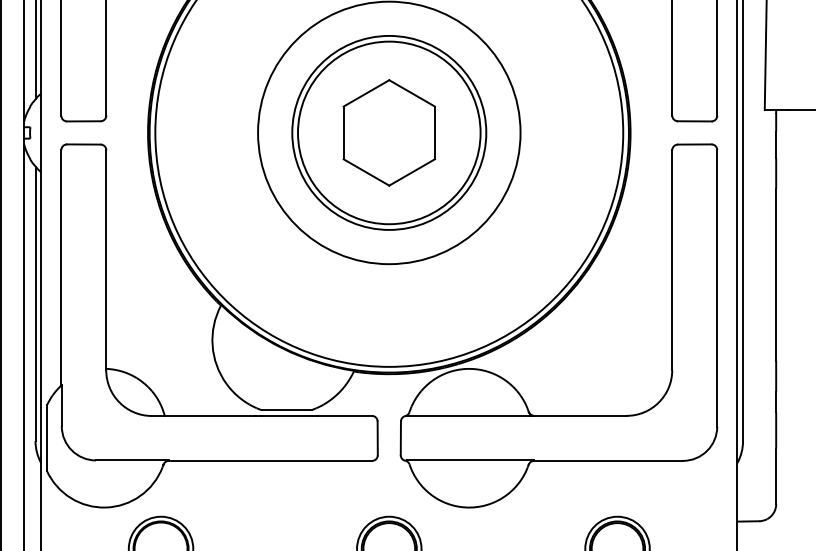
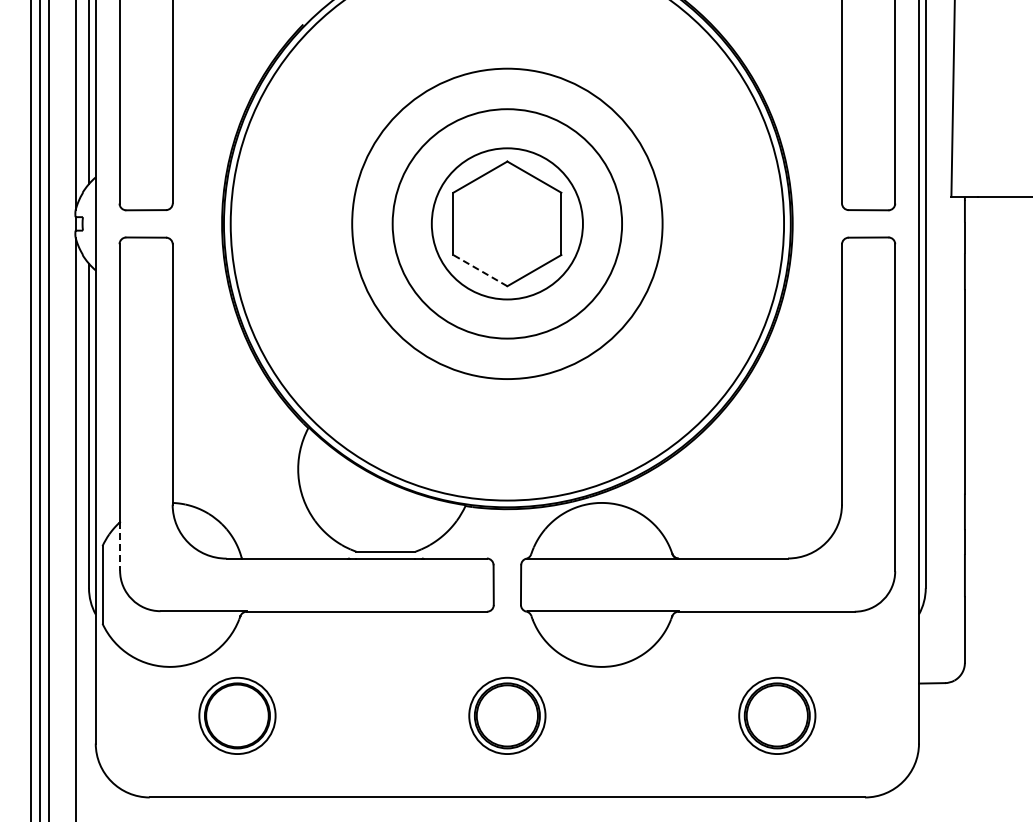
circle: (389, 132) -> (507, 223), size x0.7
line: (365, 172) -> (479, 270), solid -> dashed
line: (62, 405) -> (120, 546), solid -> dashed

